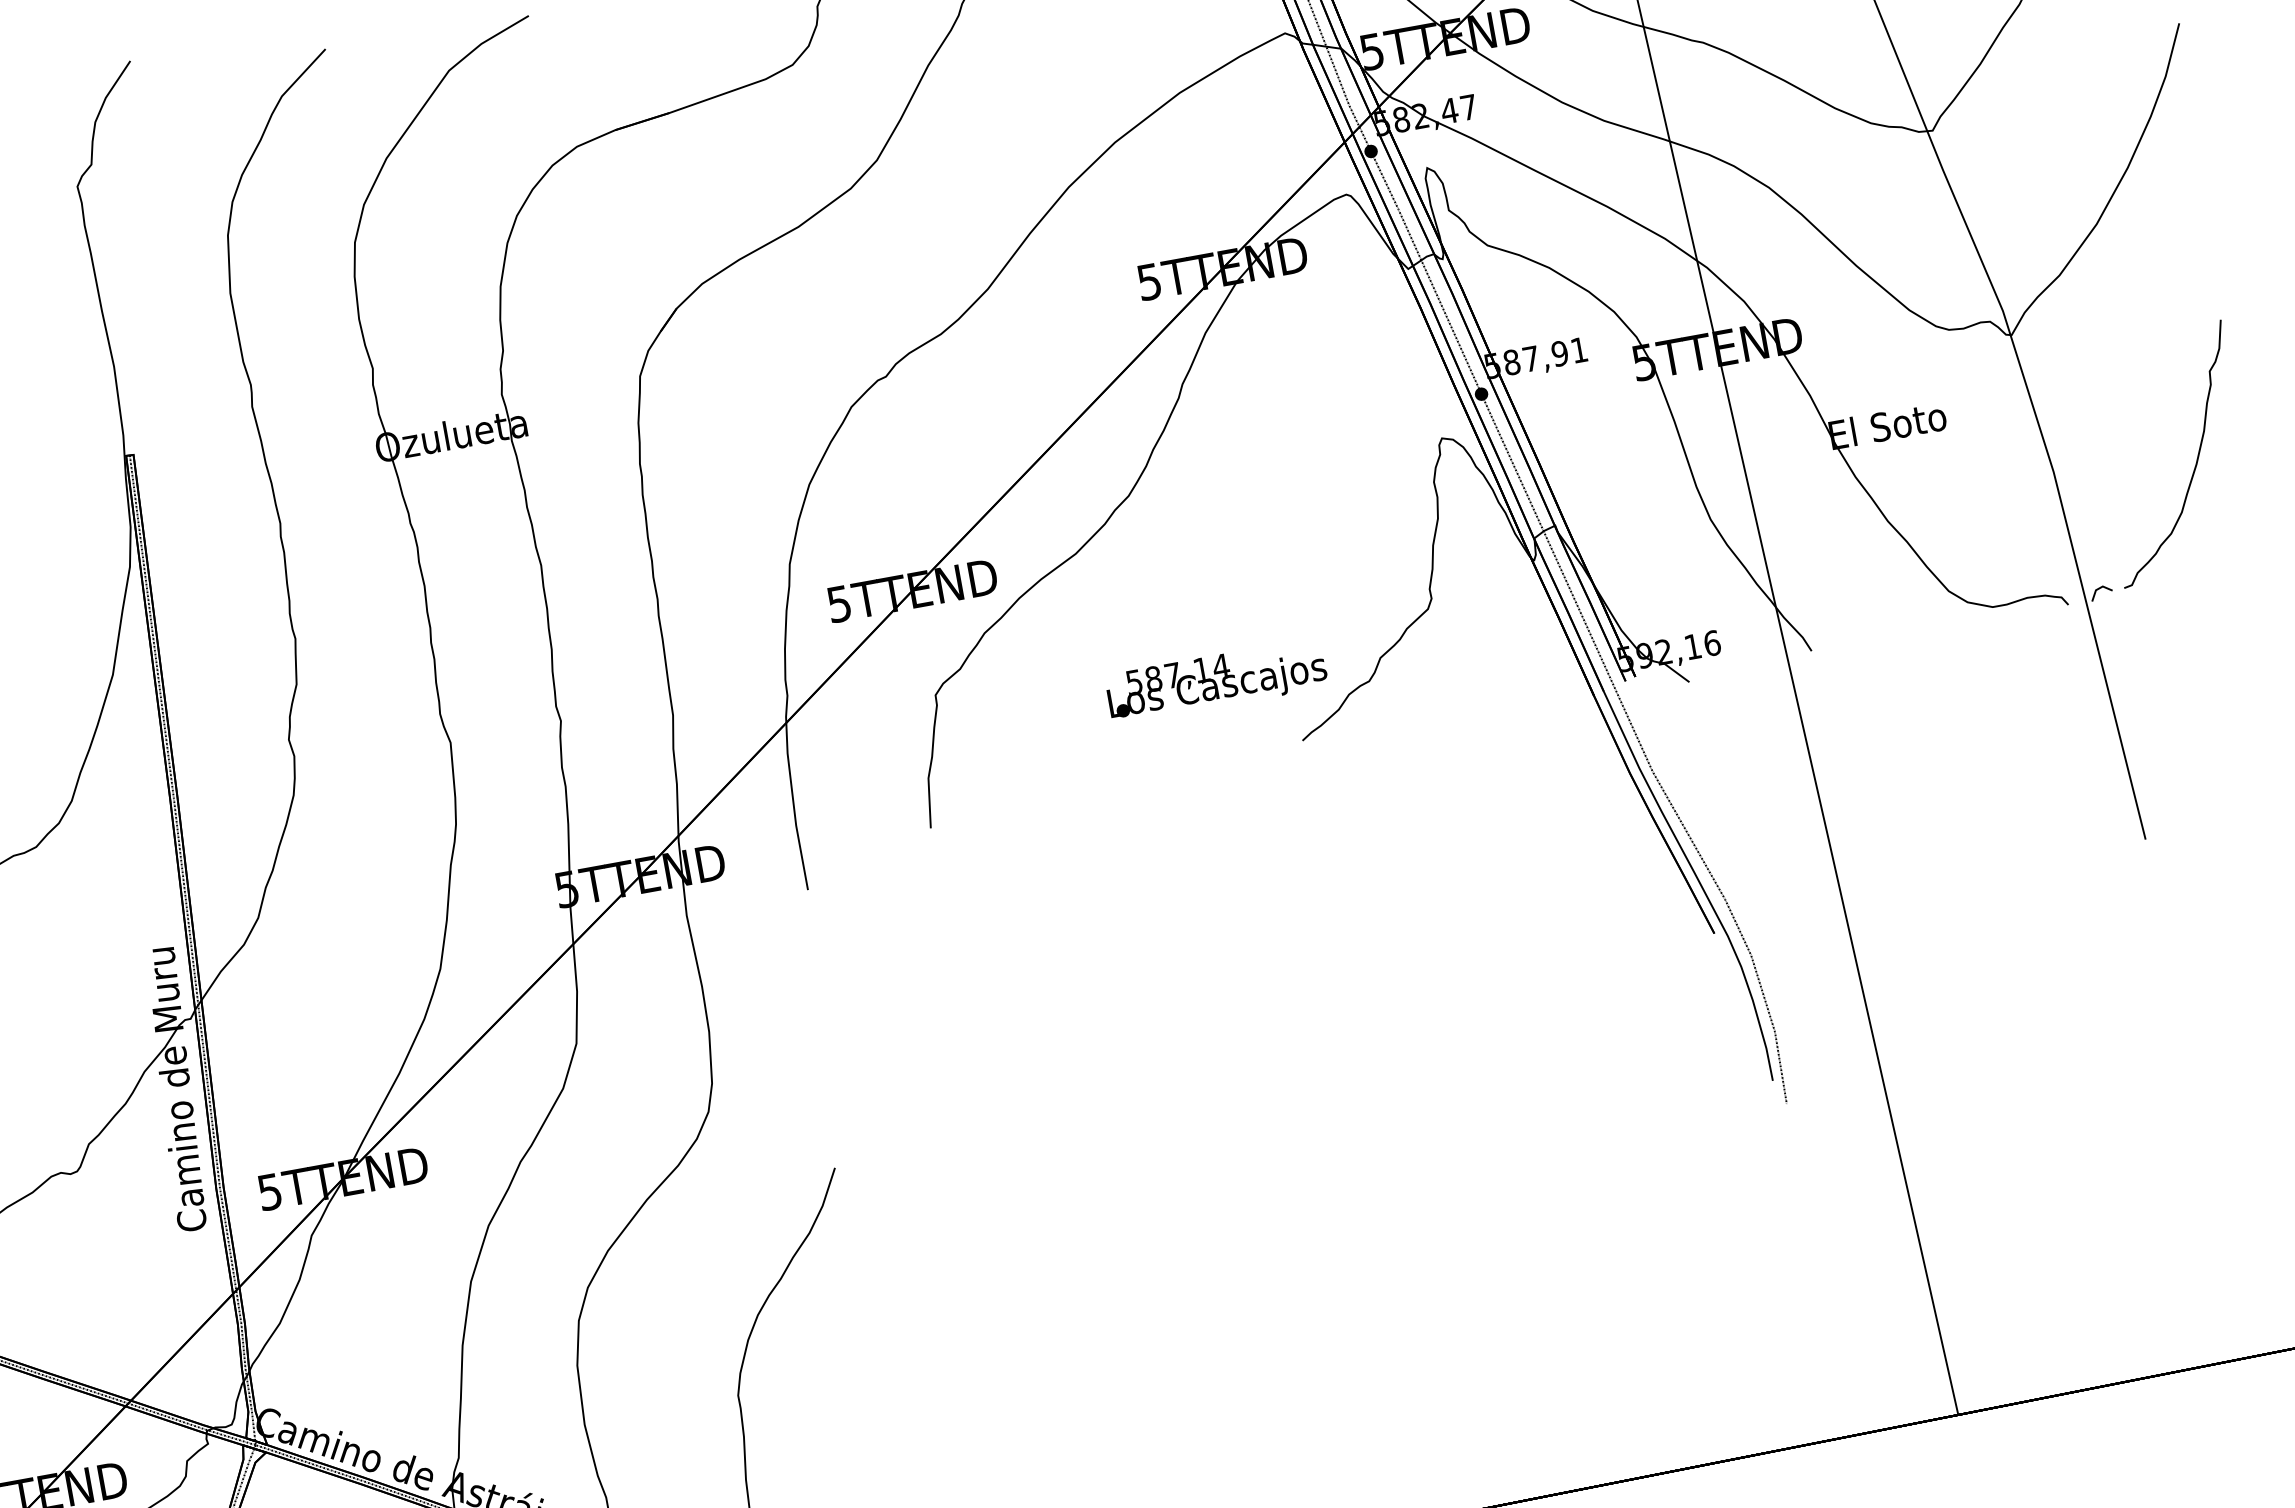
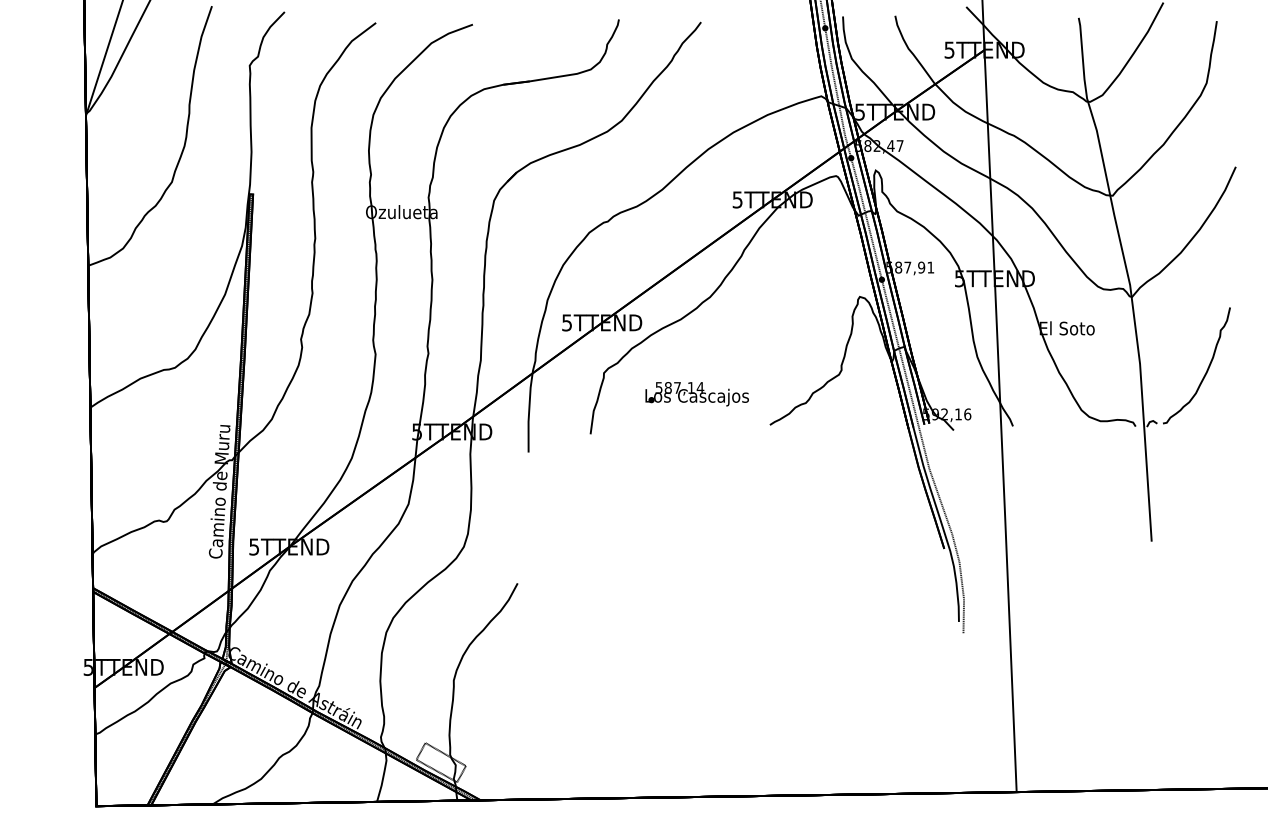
text: (1215, 681) -> (696, 394), moved

